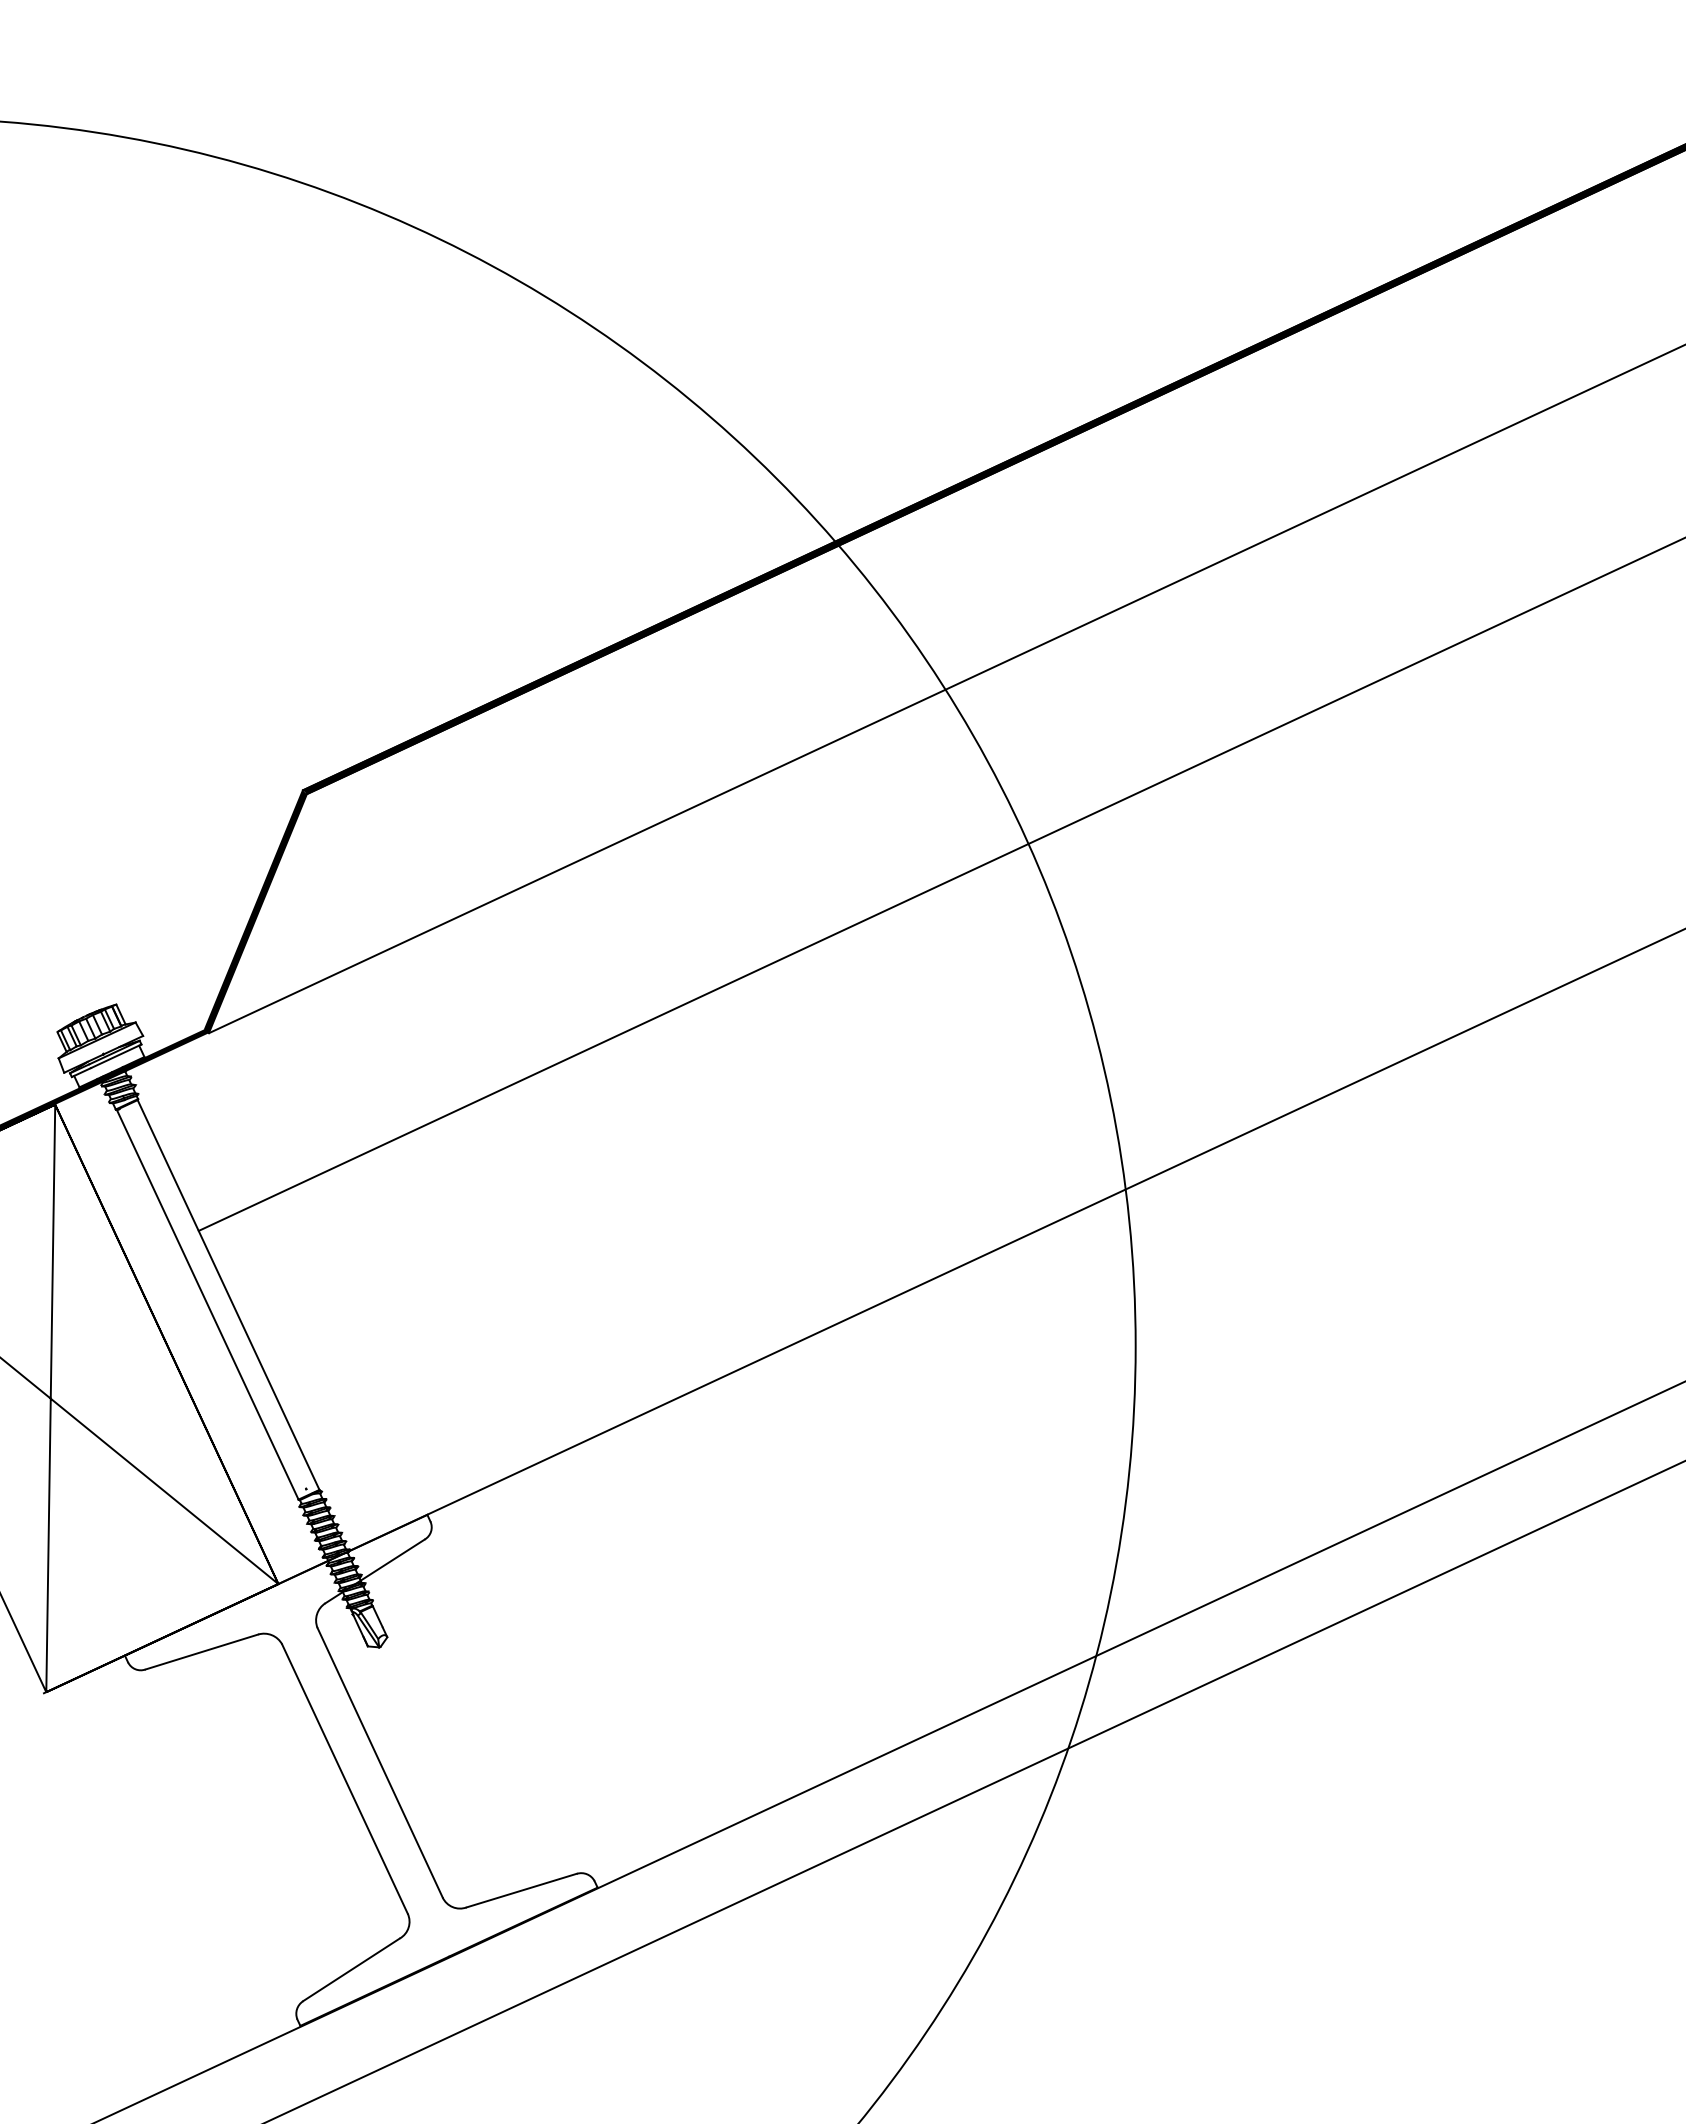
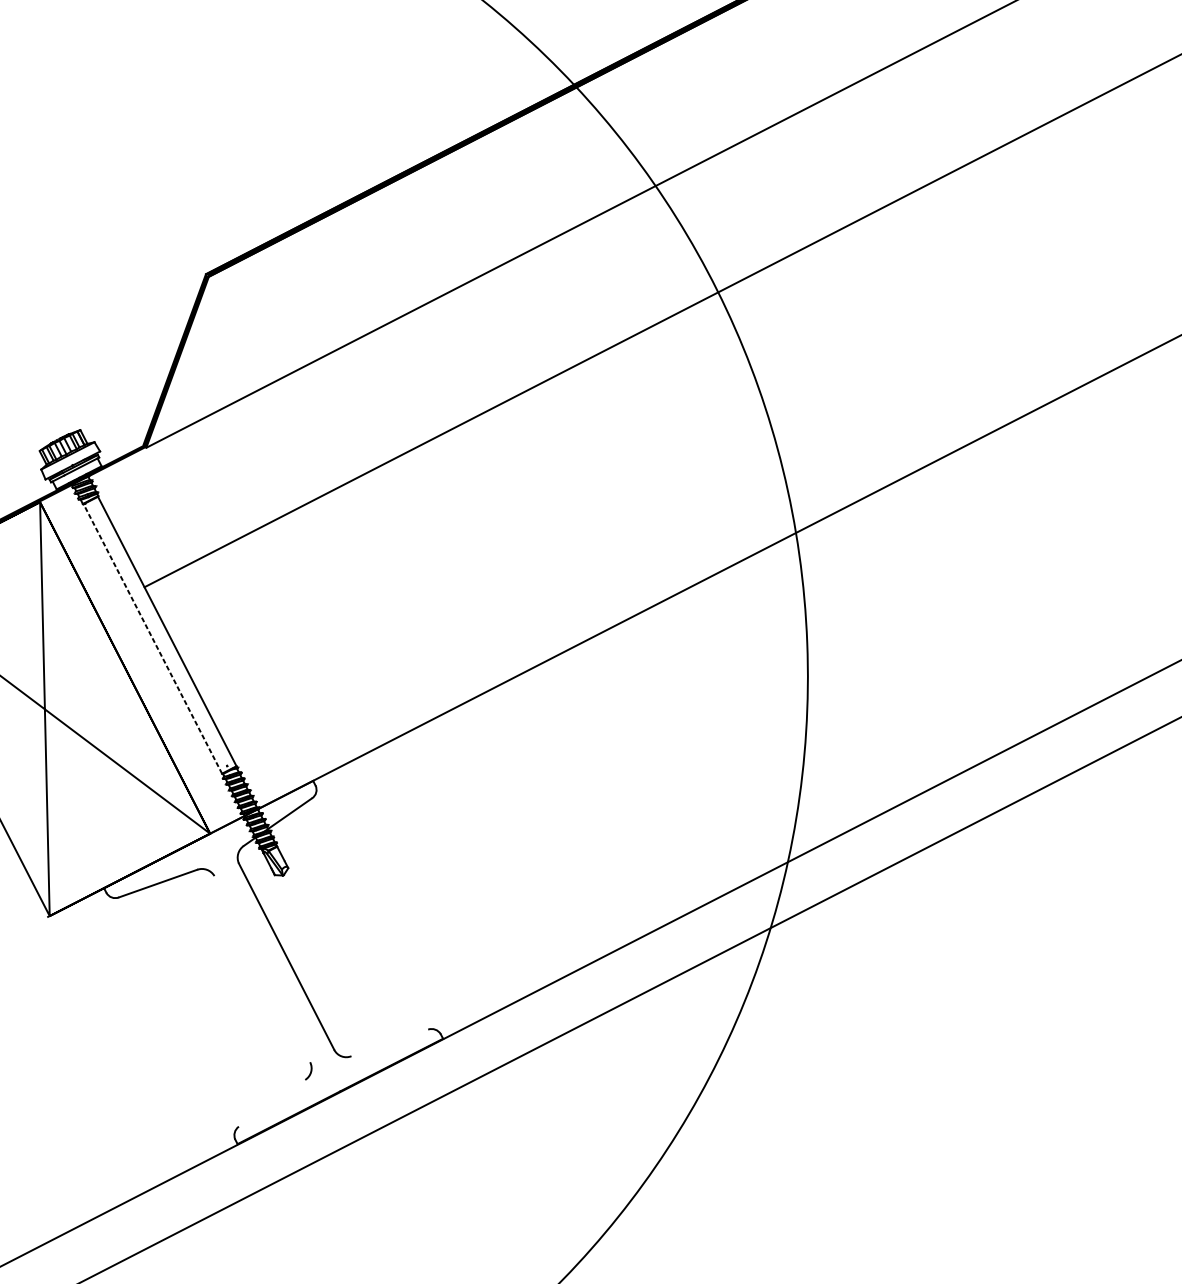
line: (207, 1304) -> (152, 638), solid -> dashed
line: (344, 1778) -> (261, 968), removed
line: (521, 1890) -> (389, 1042), removed
line: (351, 1969) -> (272, 1103), removed

